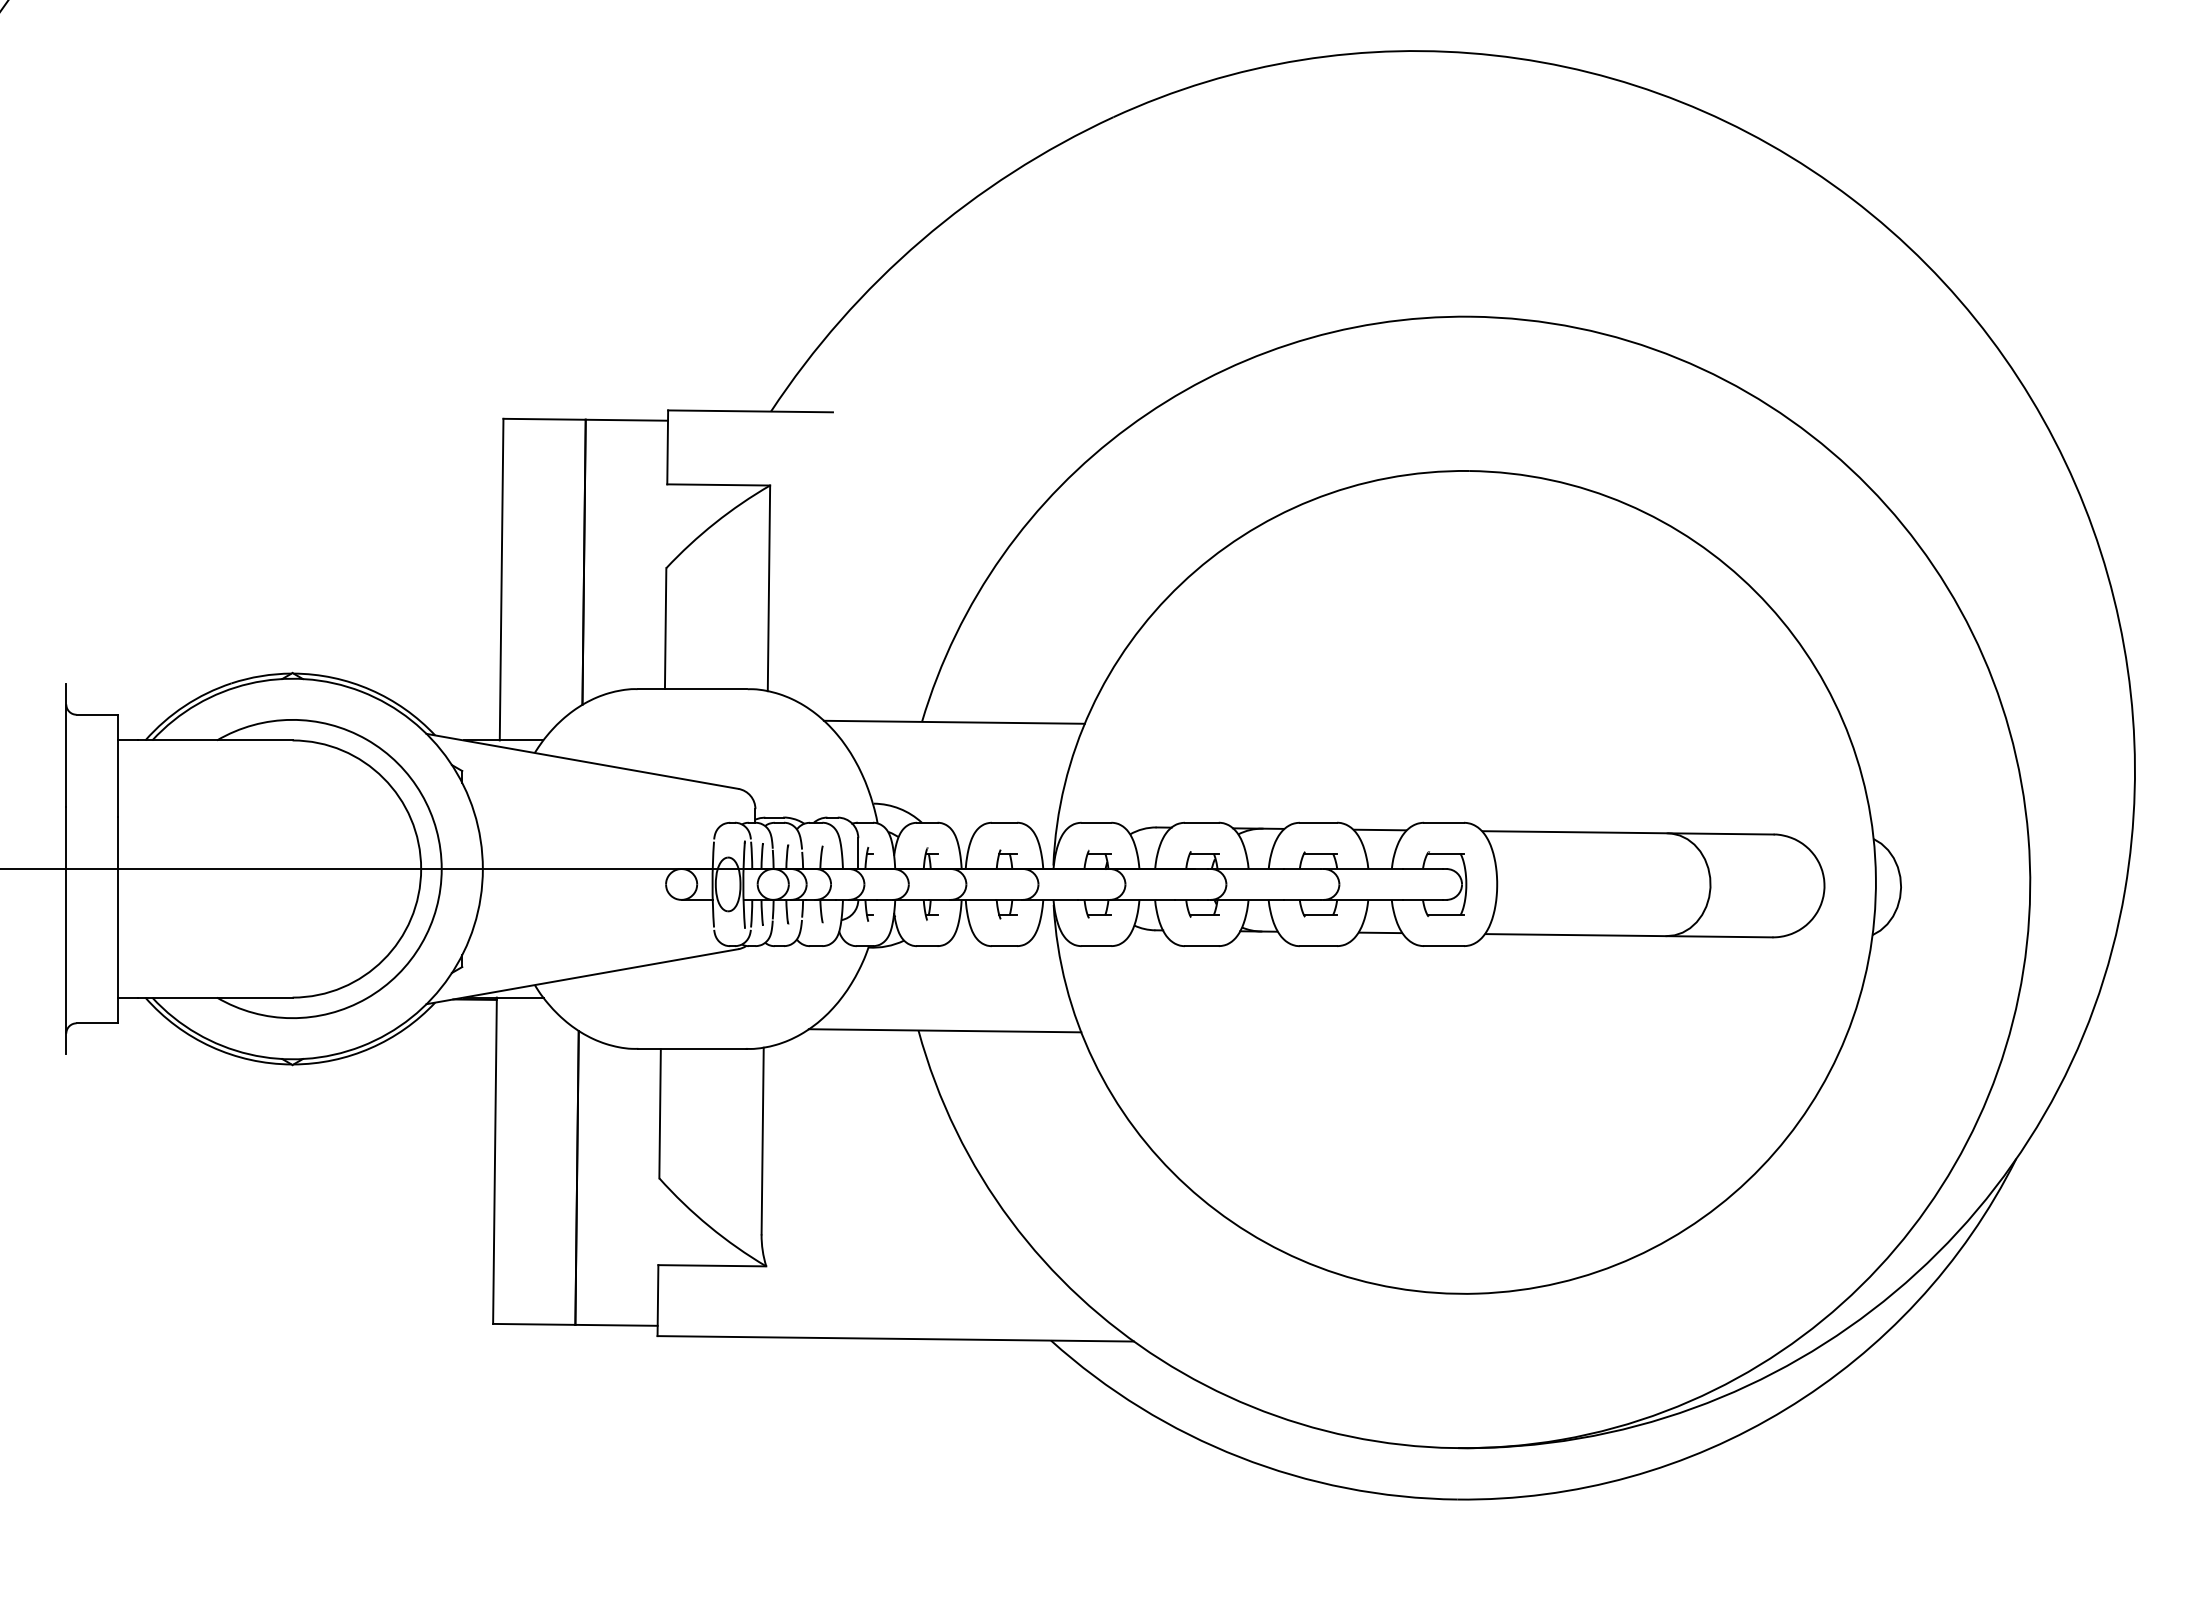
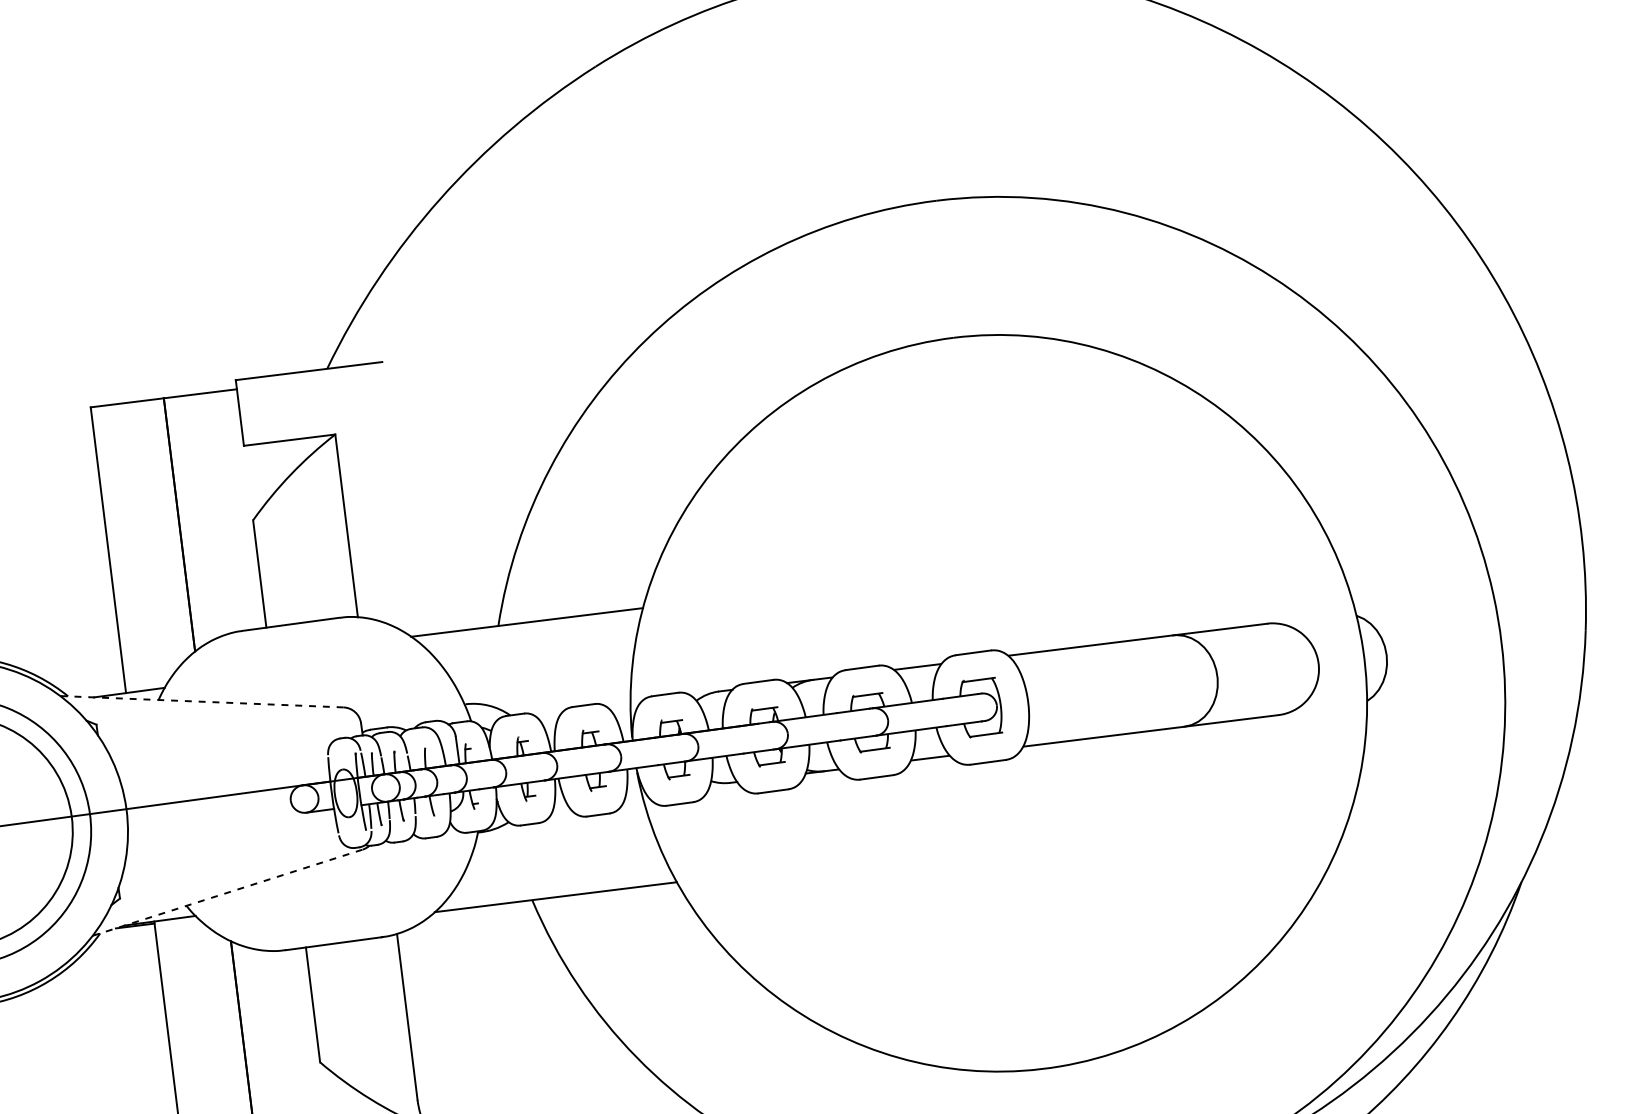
line: (582, 761) -> (201, 701), solid -> dashed
line: (582, 976) -> (227, 892), solid -> dashed

